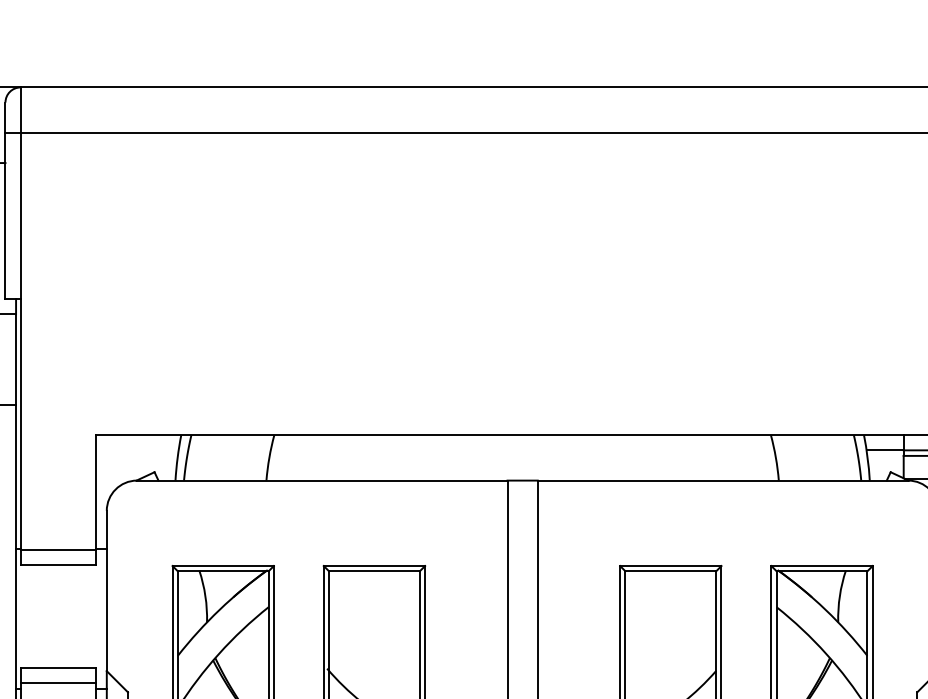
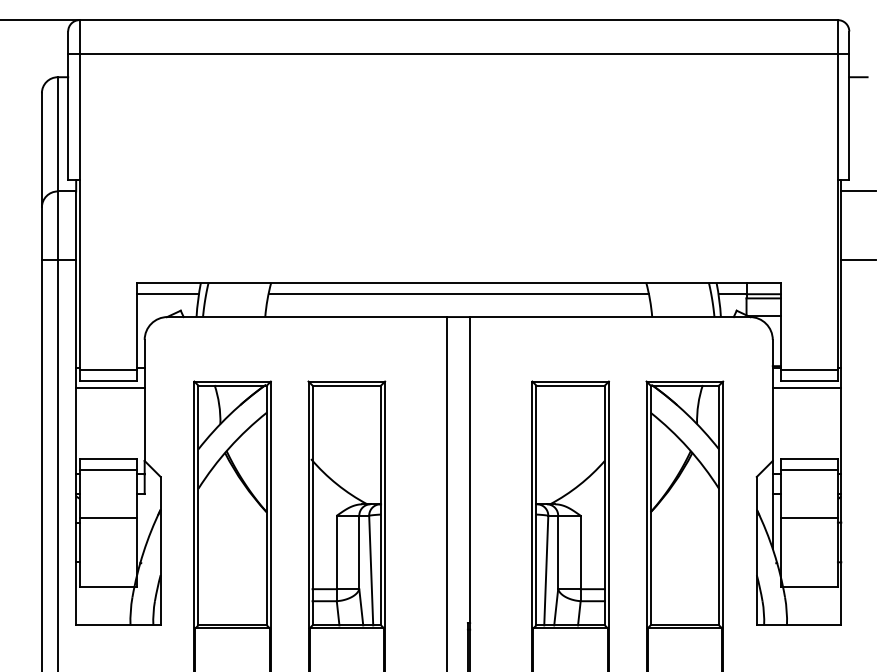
line: (137, 450) -> (167, 294), added
line: (522, 450) -> (458, 294), added
line: (61, 575) -> (110, 388), added

